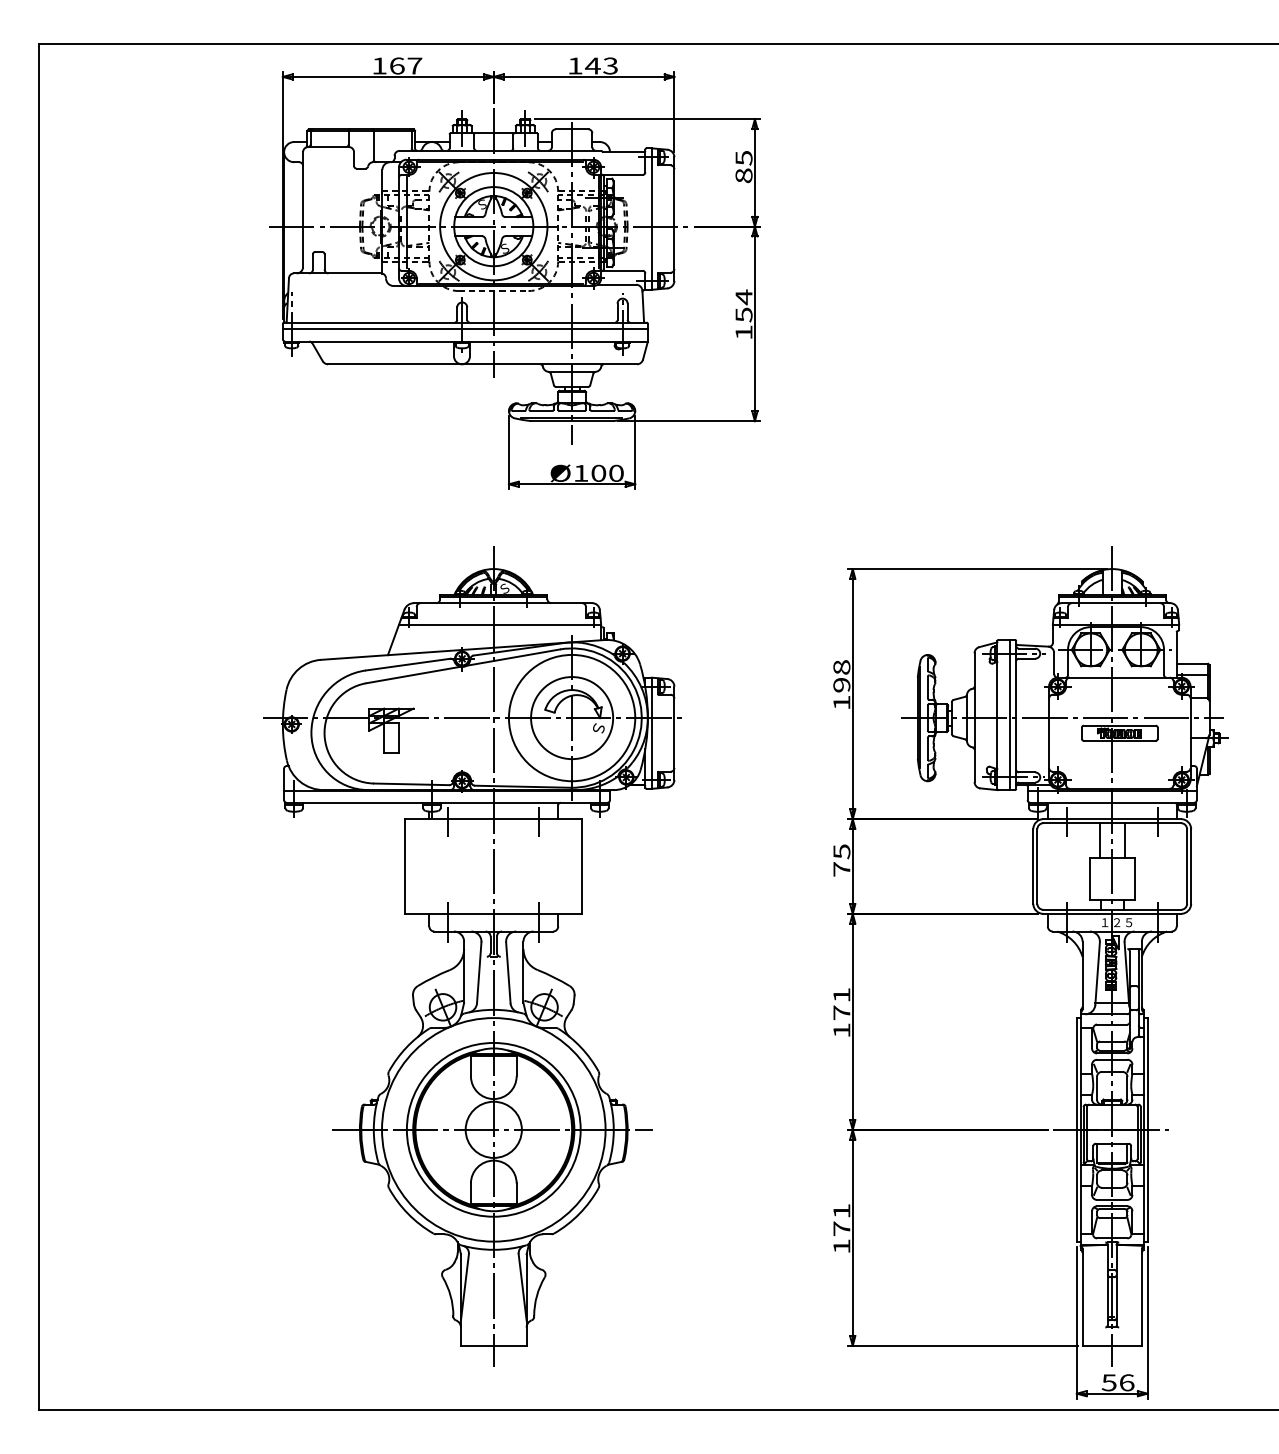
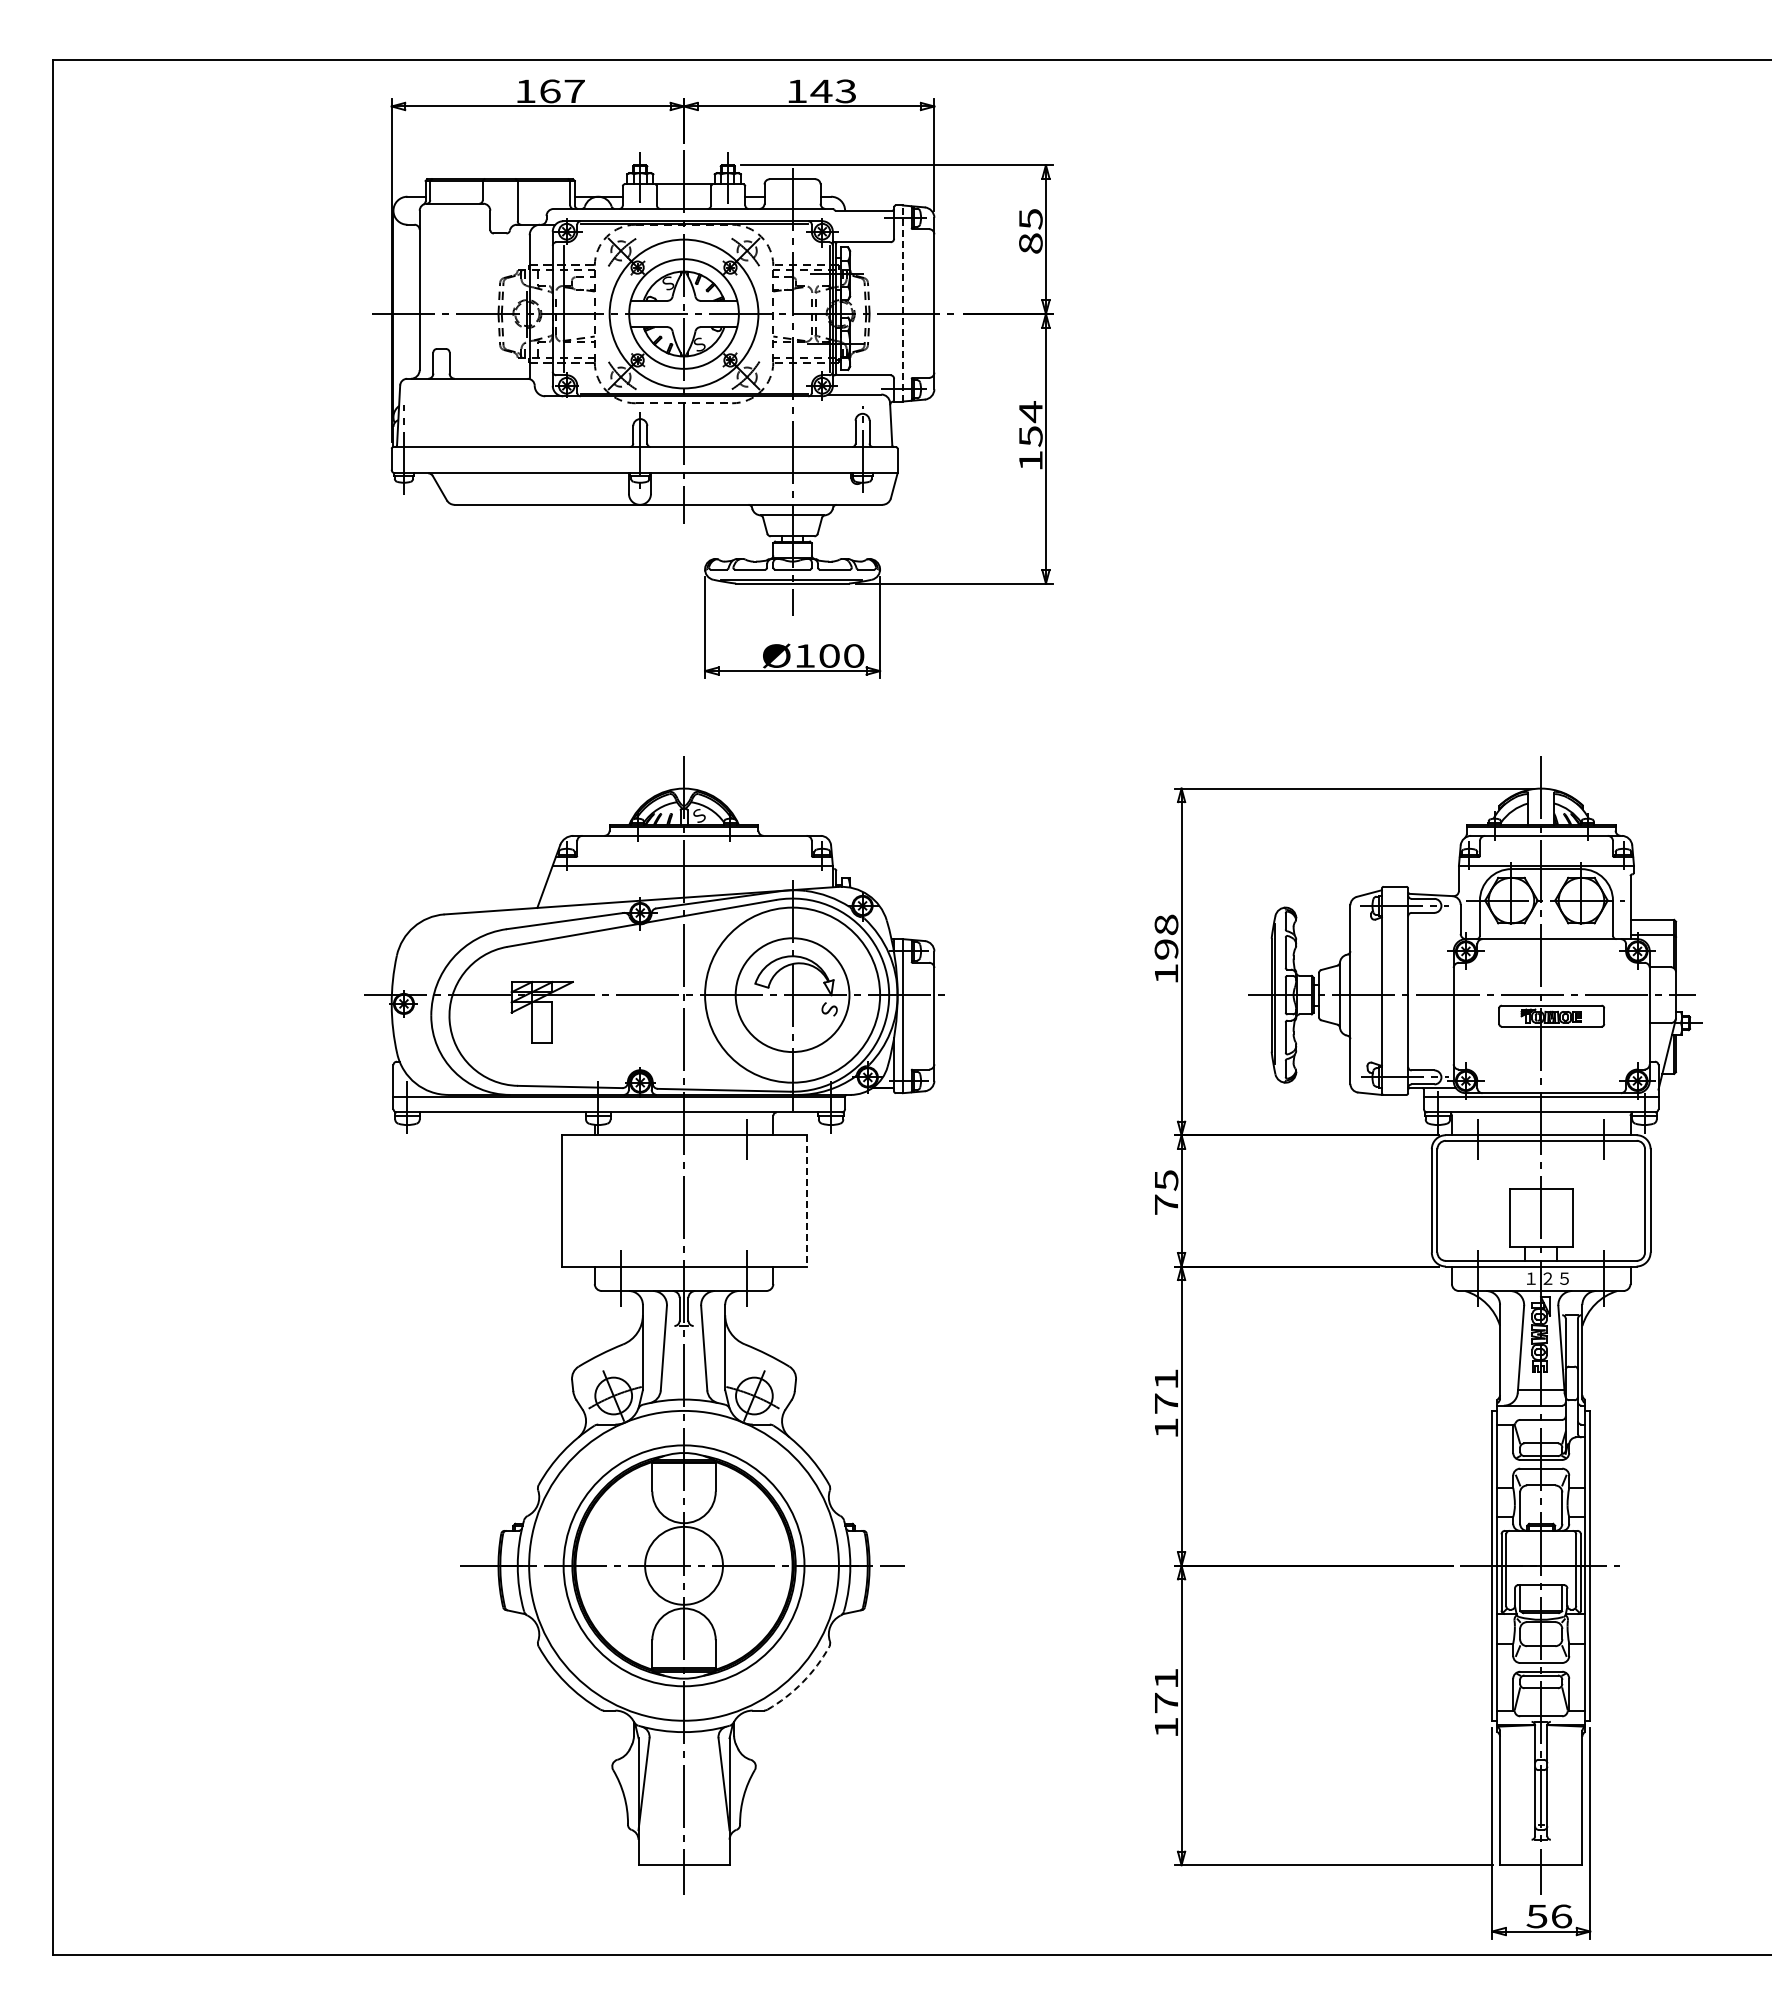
line: (651, 219) -> (902, 303), solid -> dashed
line: (465, 328) -> (644, 455), removed
line: (1009, 714) -> (1399, 990), removed
line: (447, 822) -> (620, 1139), removed
line: (1099, 840) -> (1523, 1164), removed
line: (1124, 840) -> (1558, 1164), removed
line: (582, 866) -> (806, 1200), solid -> dashed
arc: (579, 1214) -> (802, 1682), solid -> dashed

